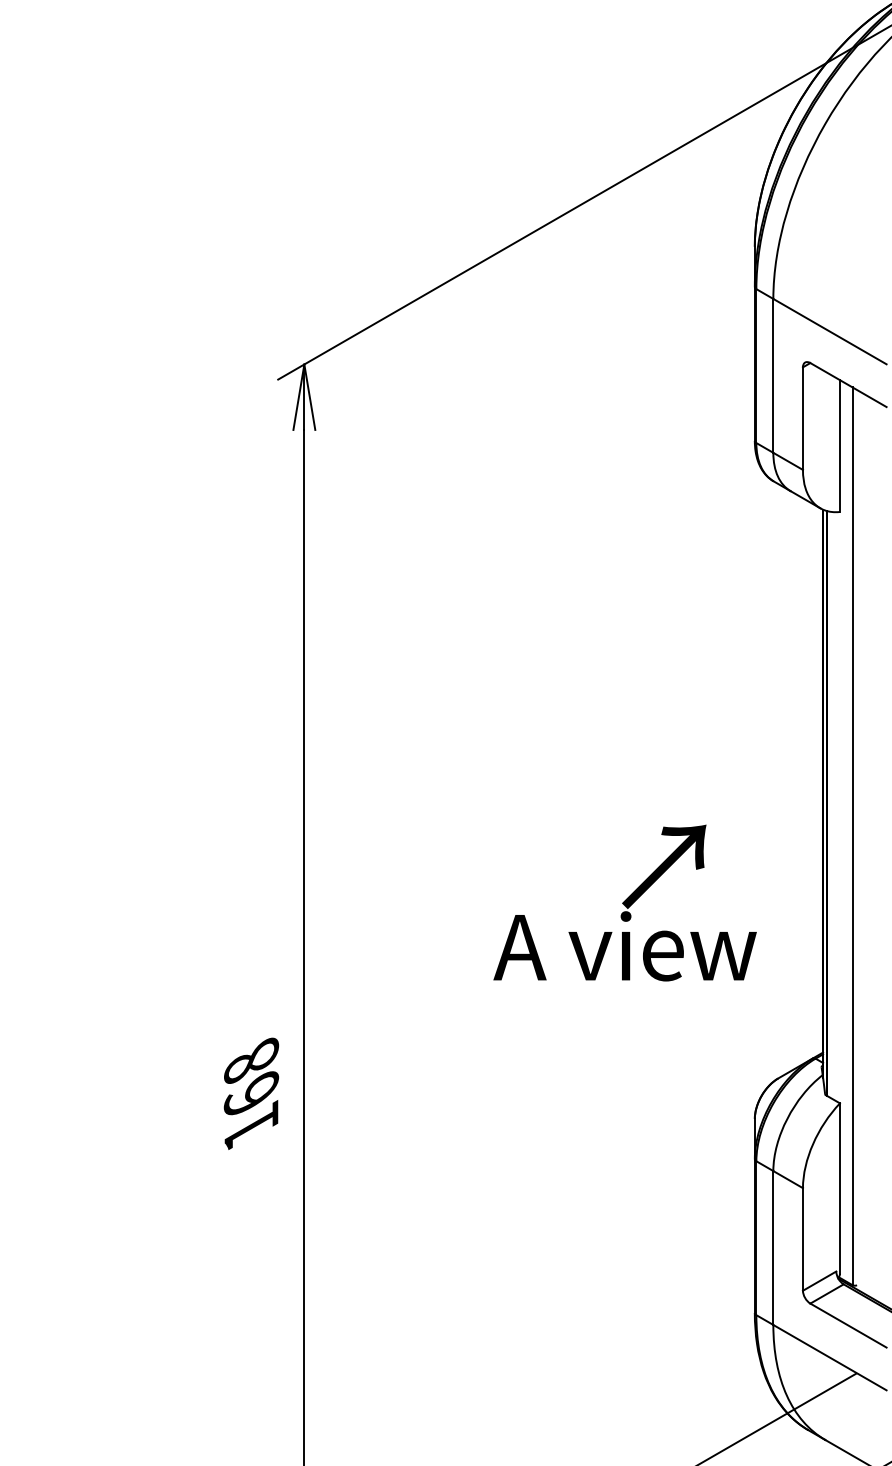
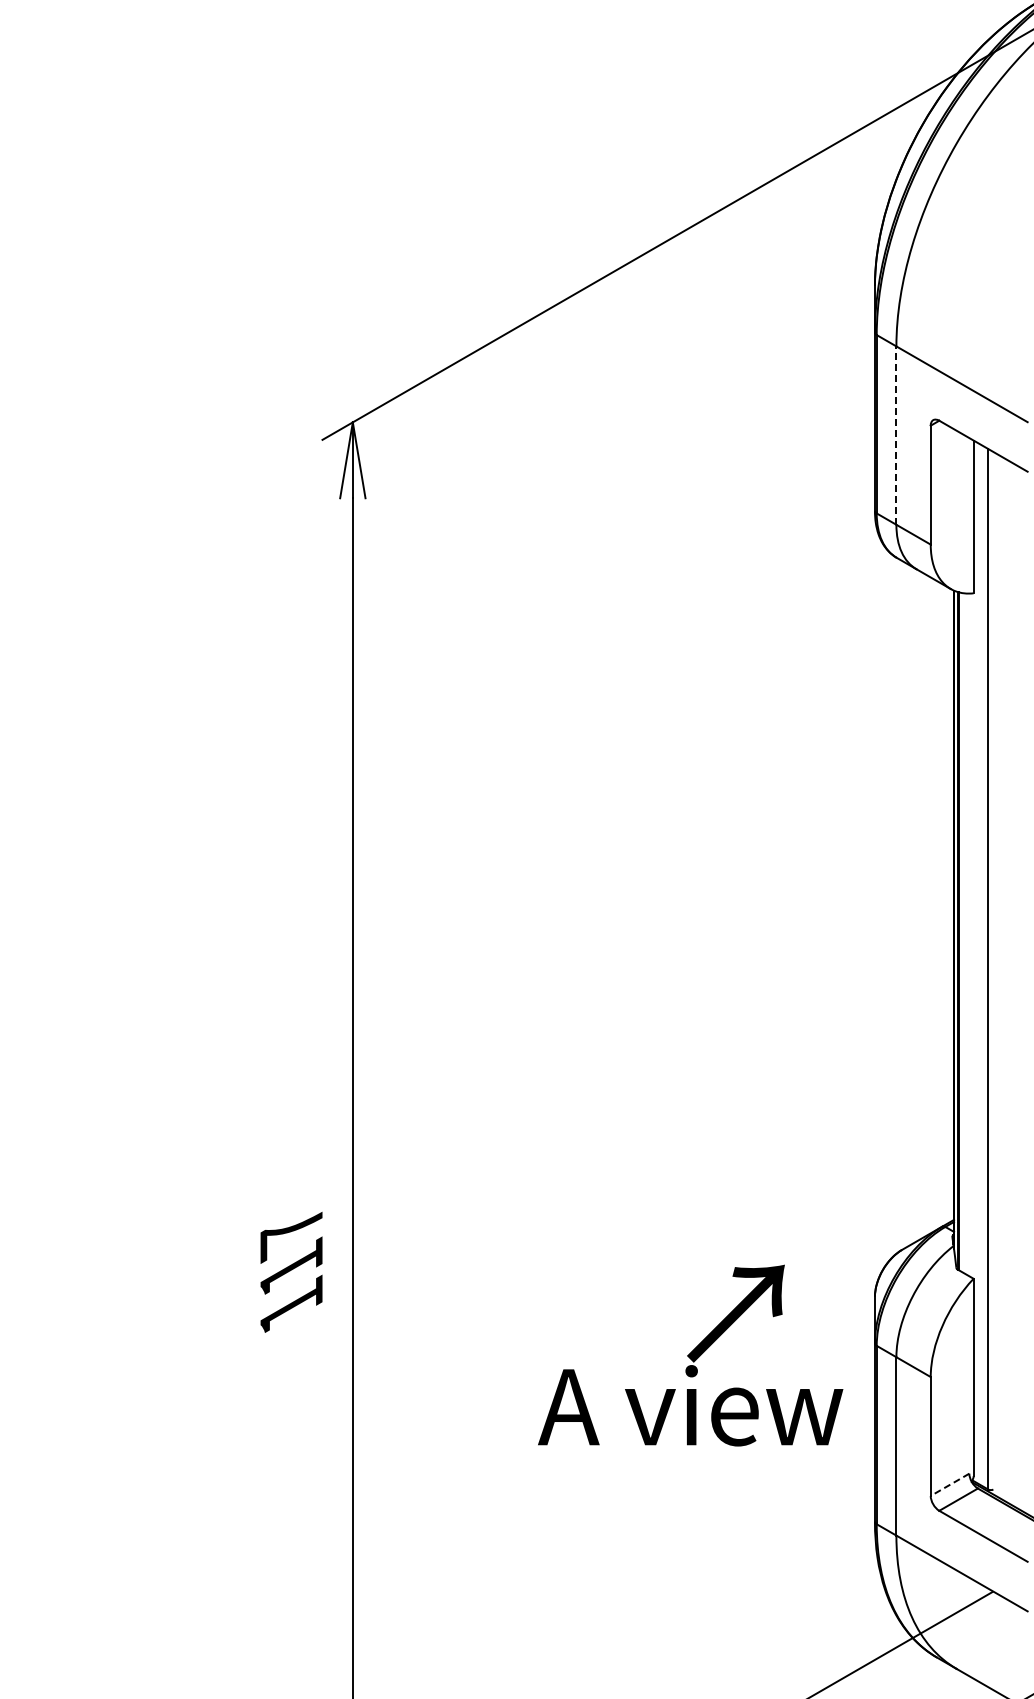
line: (773, 375) -> (896, 435), solid -> dashed
text: (625, 902) -> (690, 1355), moved
text: (251, 1077) -> (291, 1248), 168 -> 117
line: (819, 1281) -> (949, 1485), solid -> dashed

